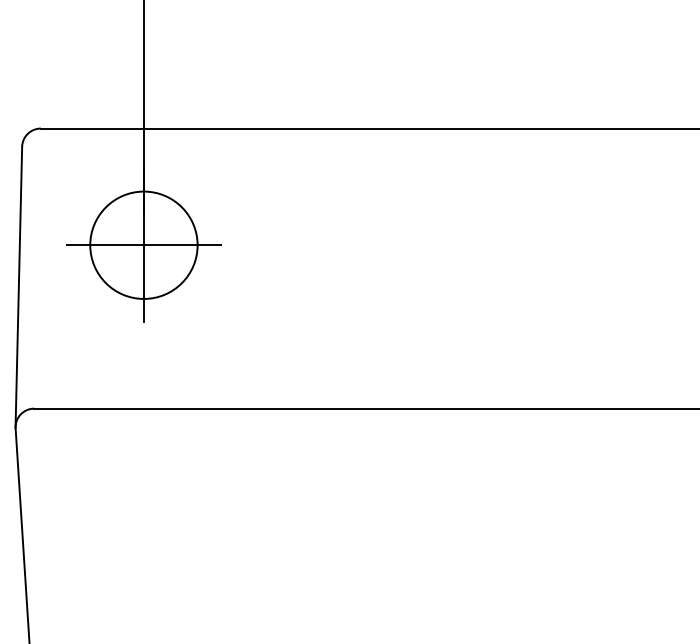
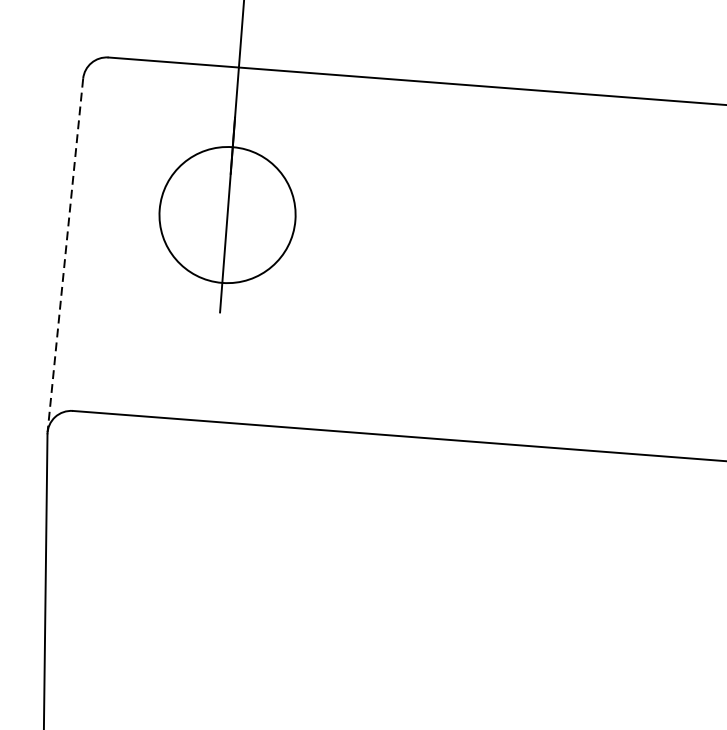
line: (143, 245) -> (226, 215), removed
line: (18, 287) -> (64, 256), solid -> dashed

